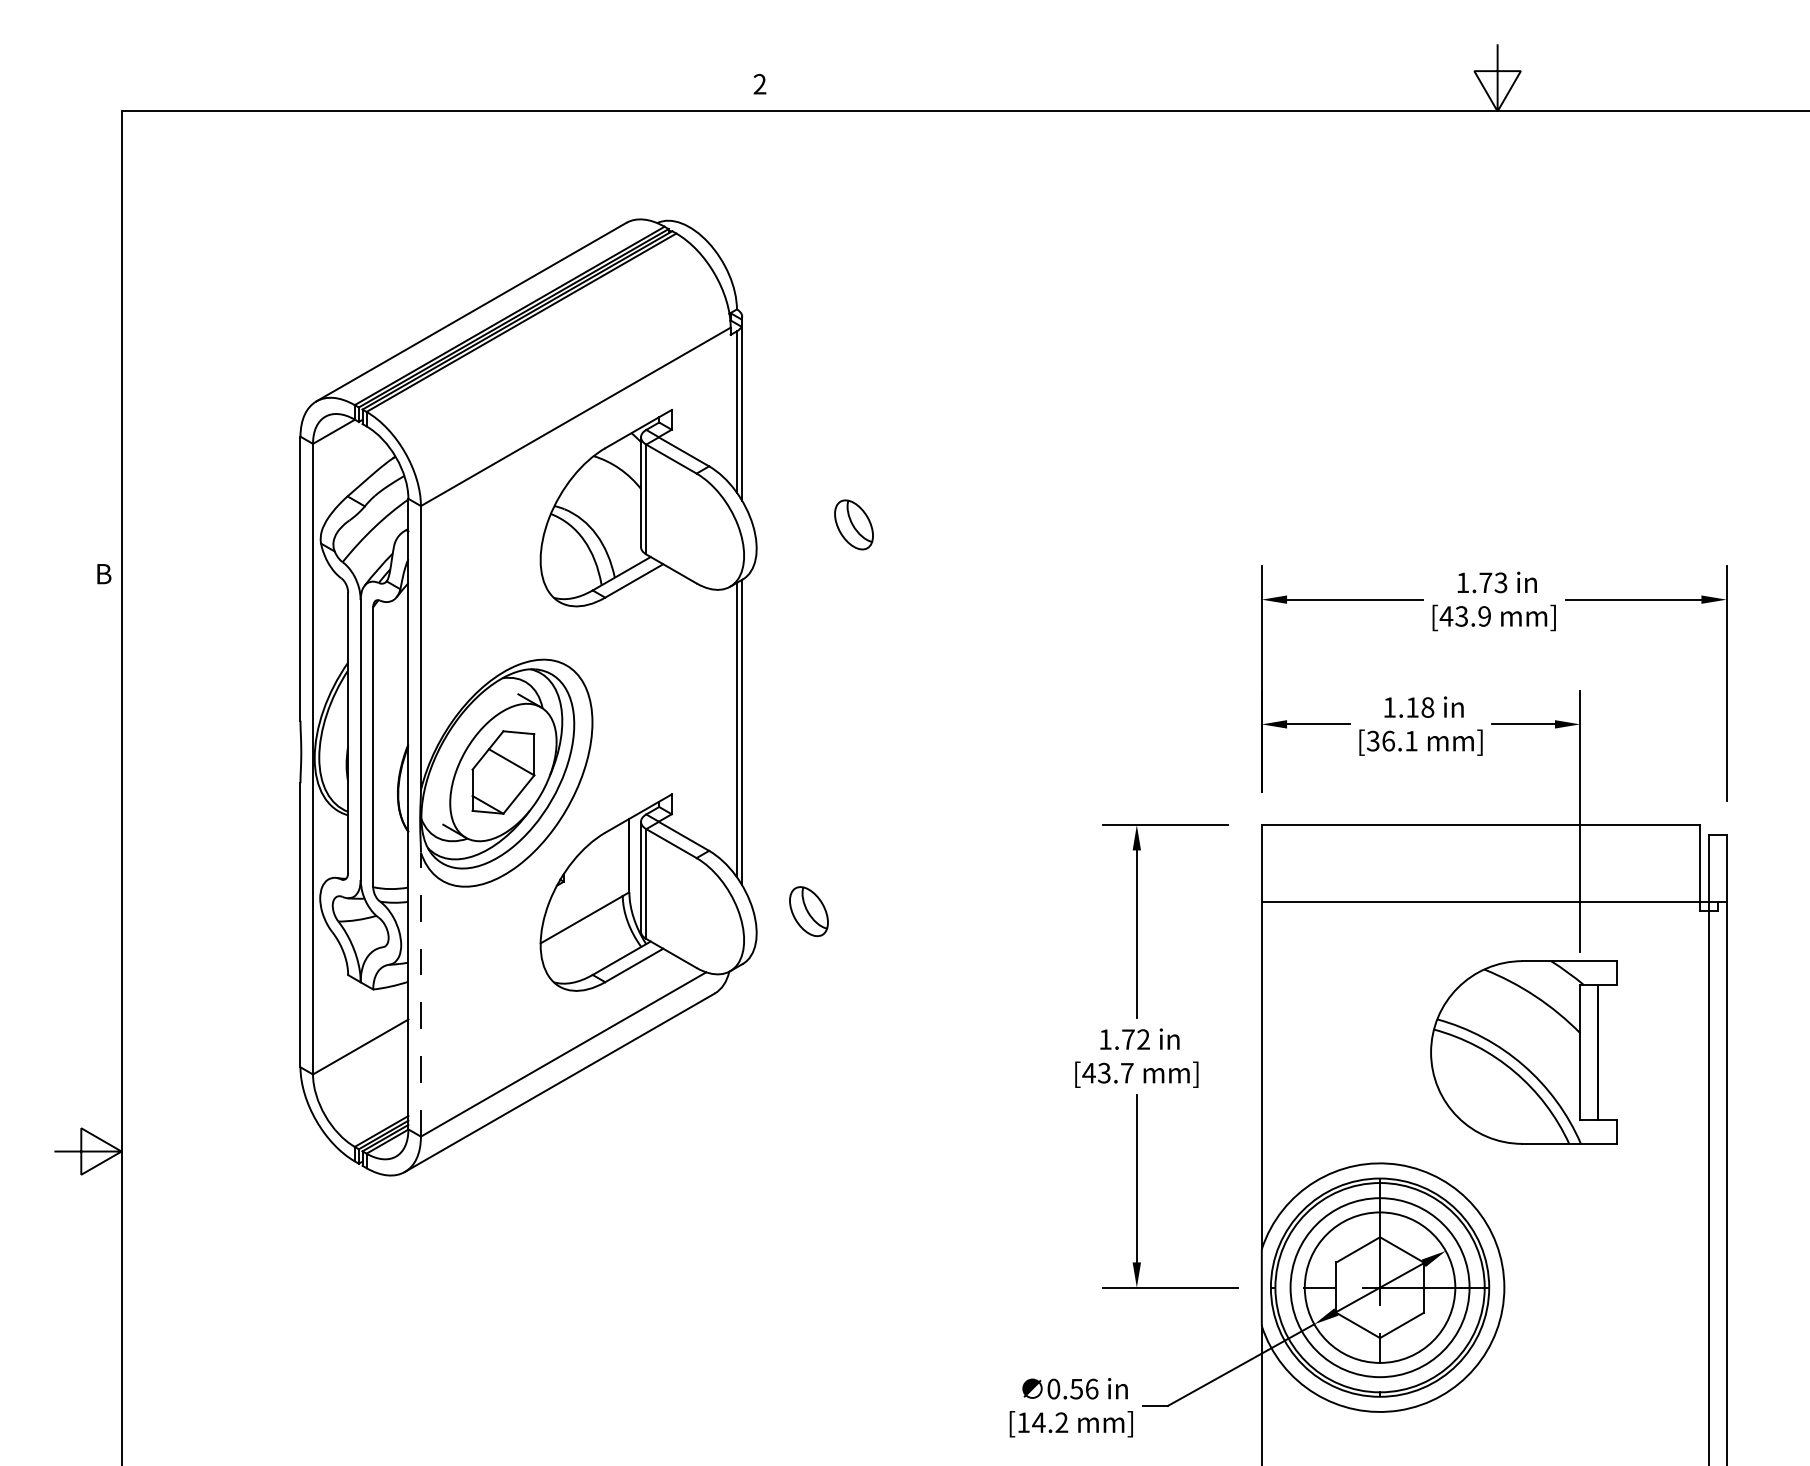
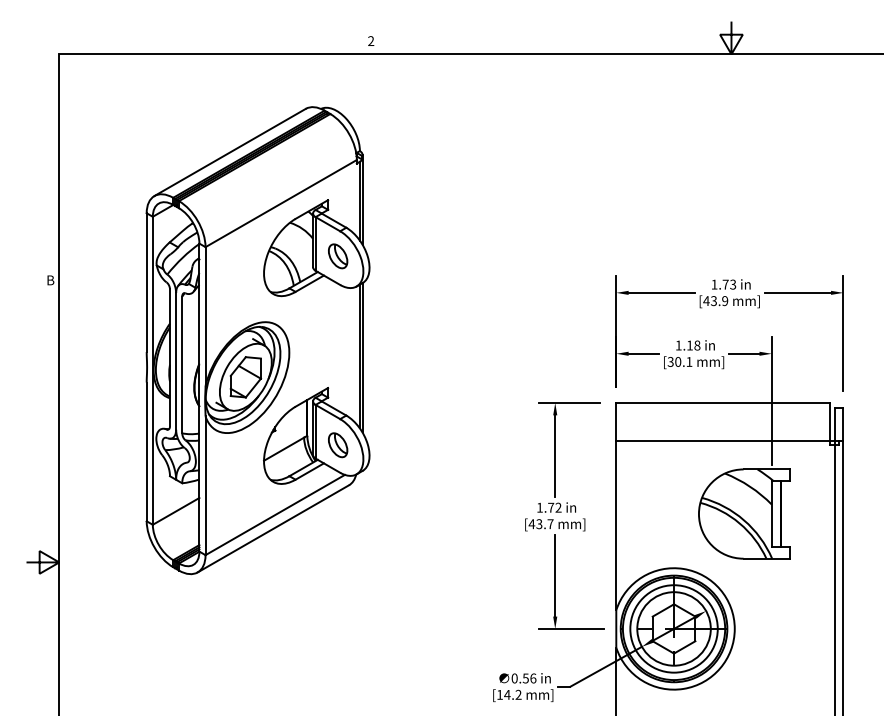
part: (854, 525) -> (338, 256), moved
text: (1389, 740) -> (678, 361), [36.1 -> [30.1
part: (809, 912) -> (338, 445), moved
line: (420, 994) -> (205, 485), dashed -> solid

